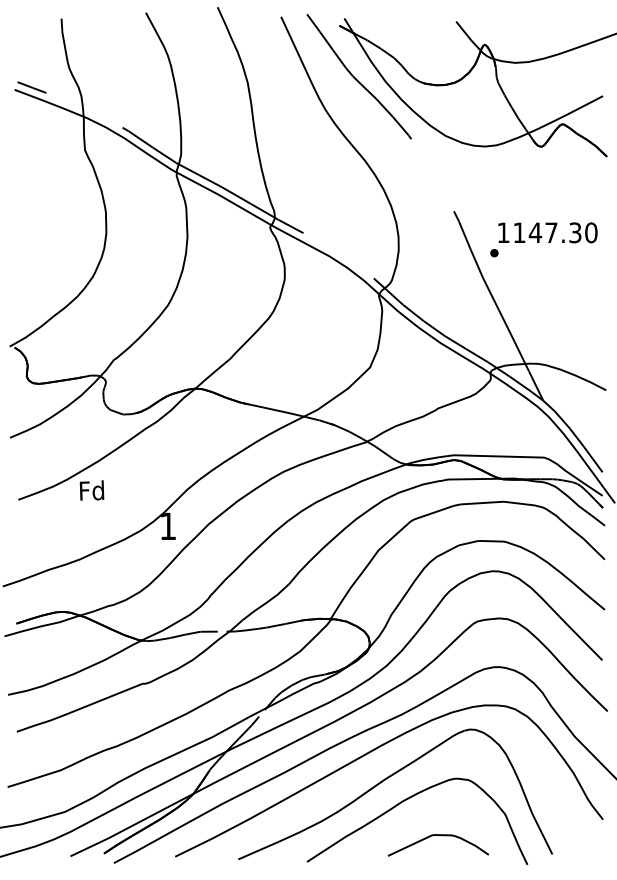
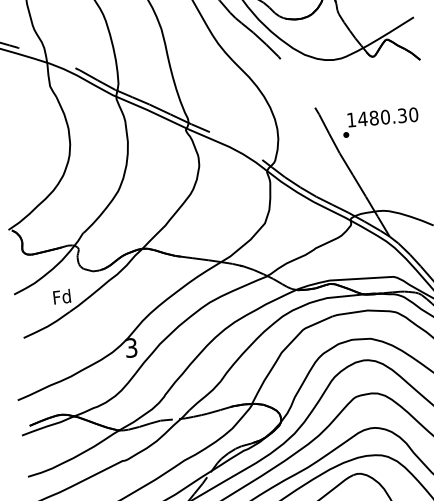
text: (534, 232) -> (373, 117), 1147.30 -> 1480.30
text: (91, 490) -> (61, 296), moved
text: (168, 526) -> (131, 348), 1 -> 3

